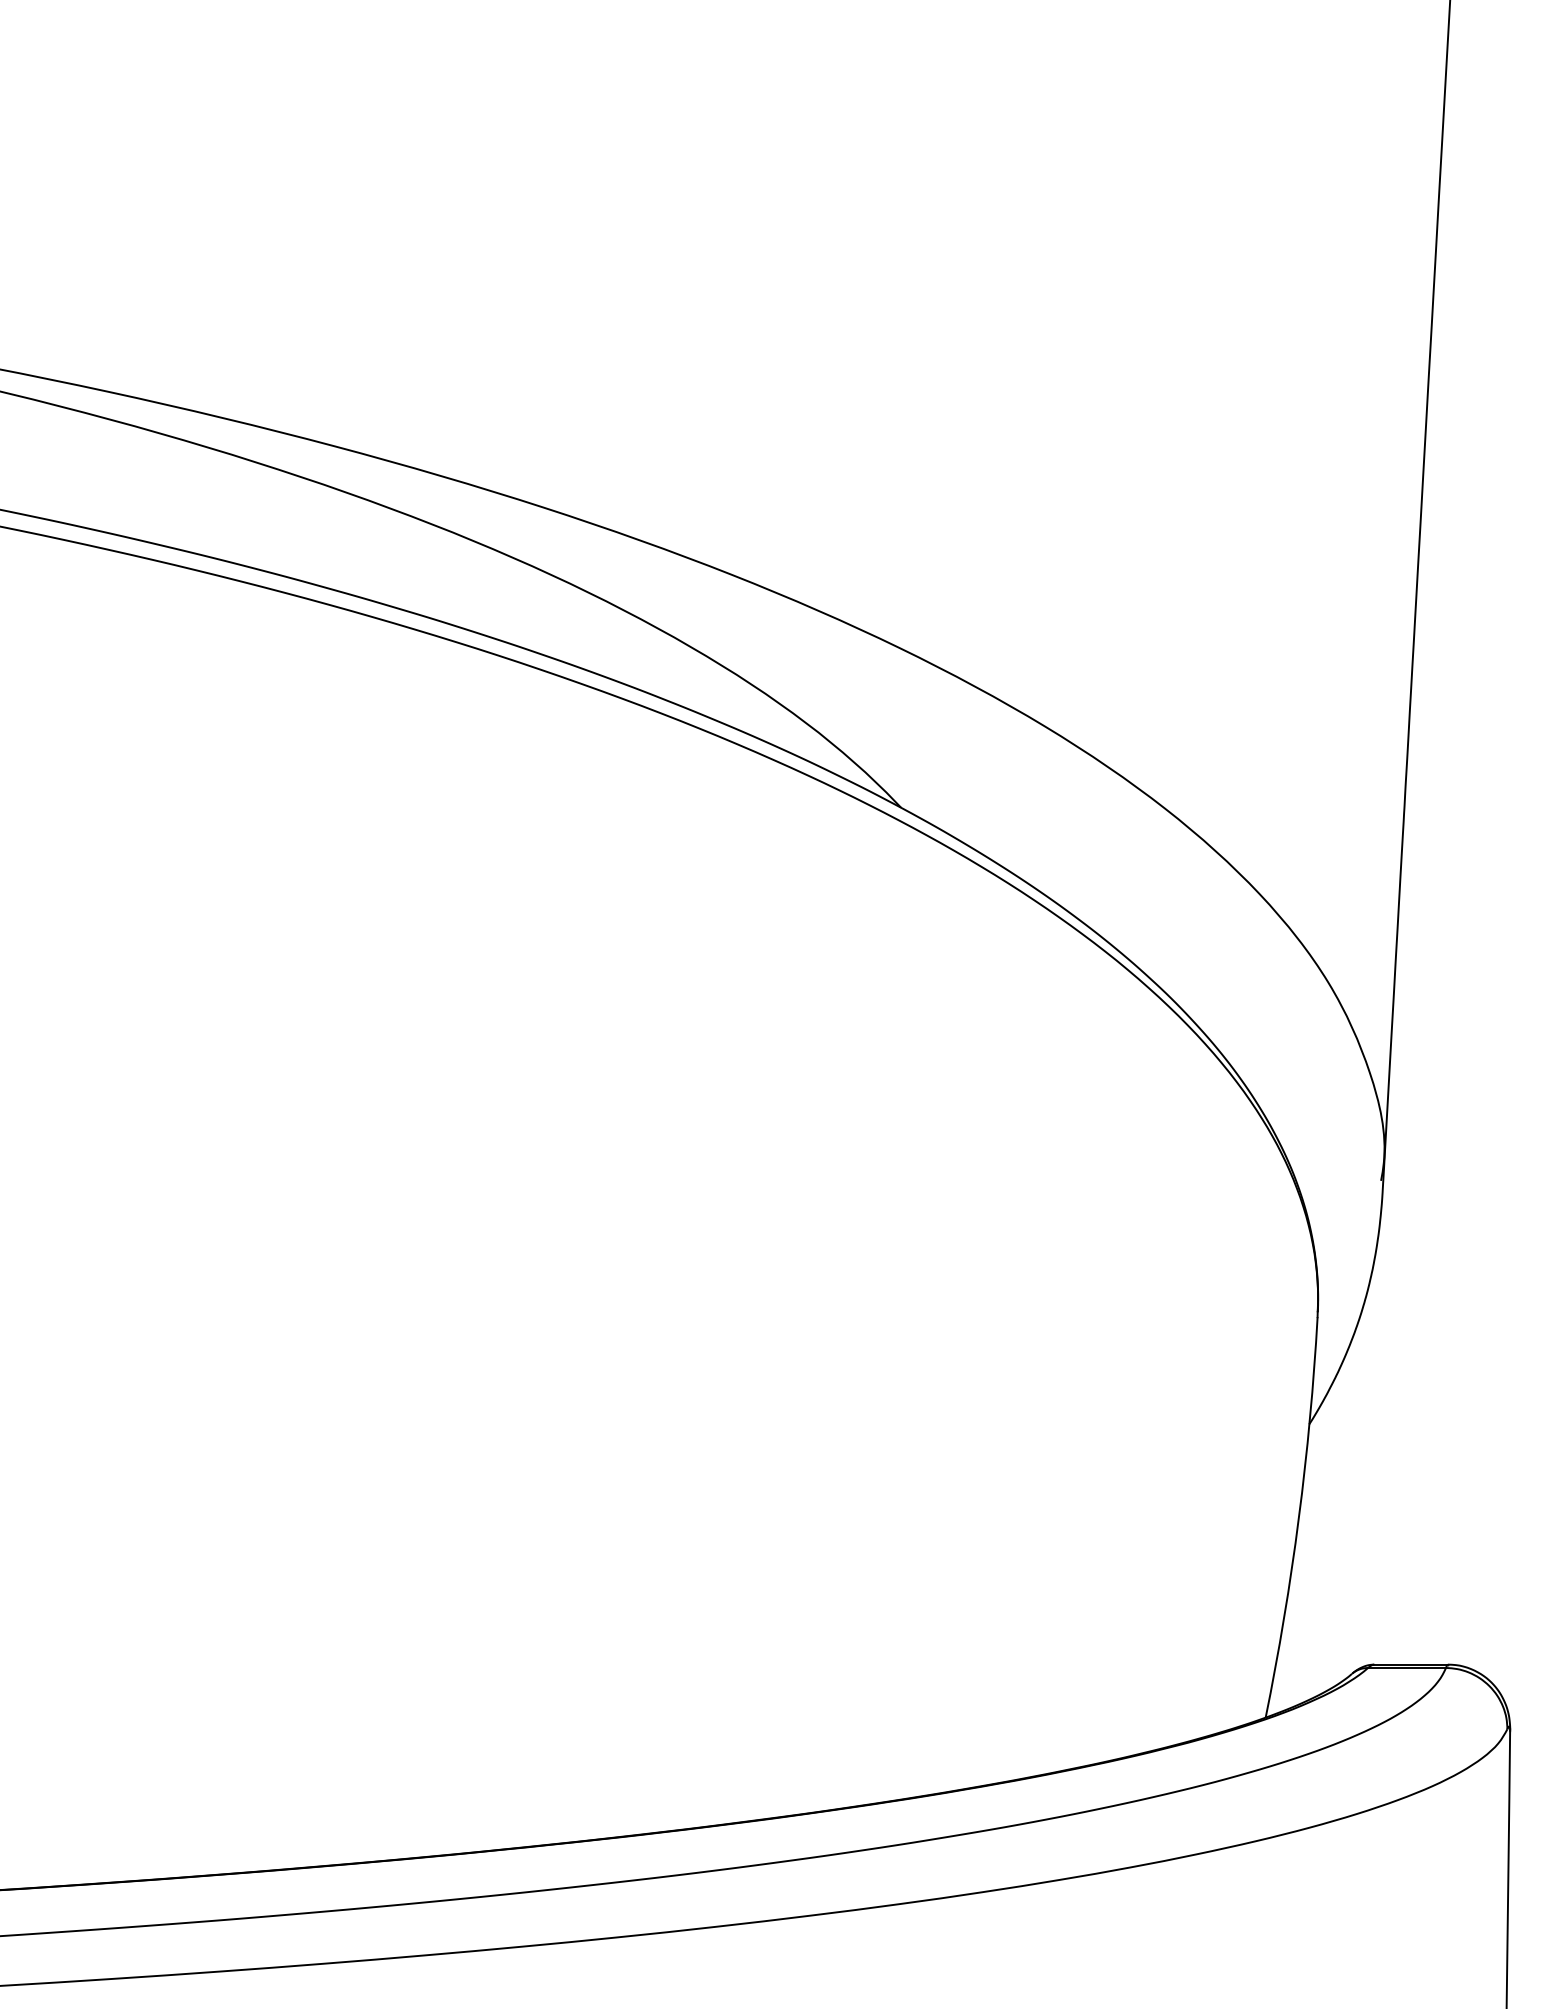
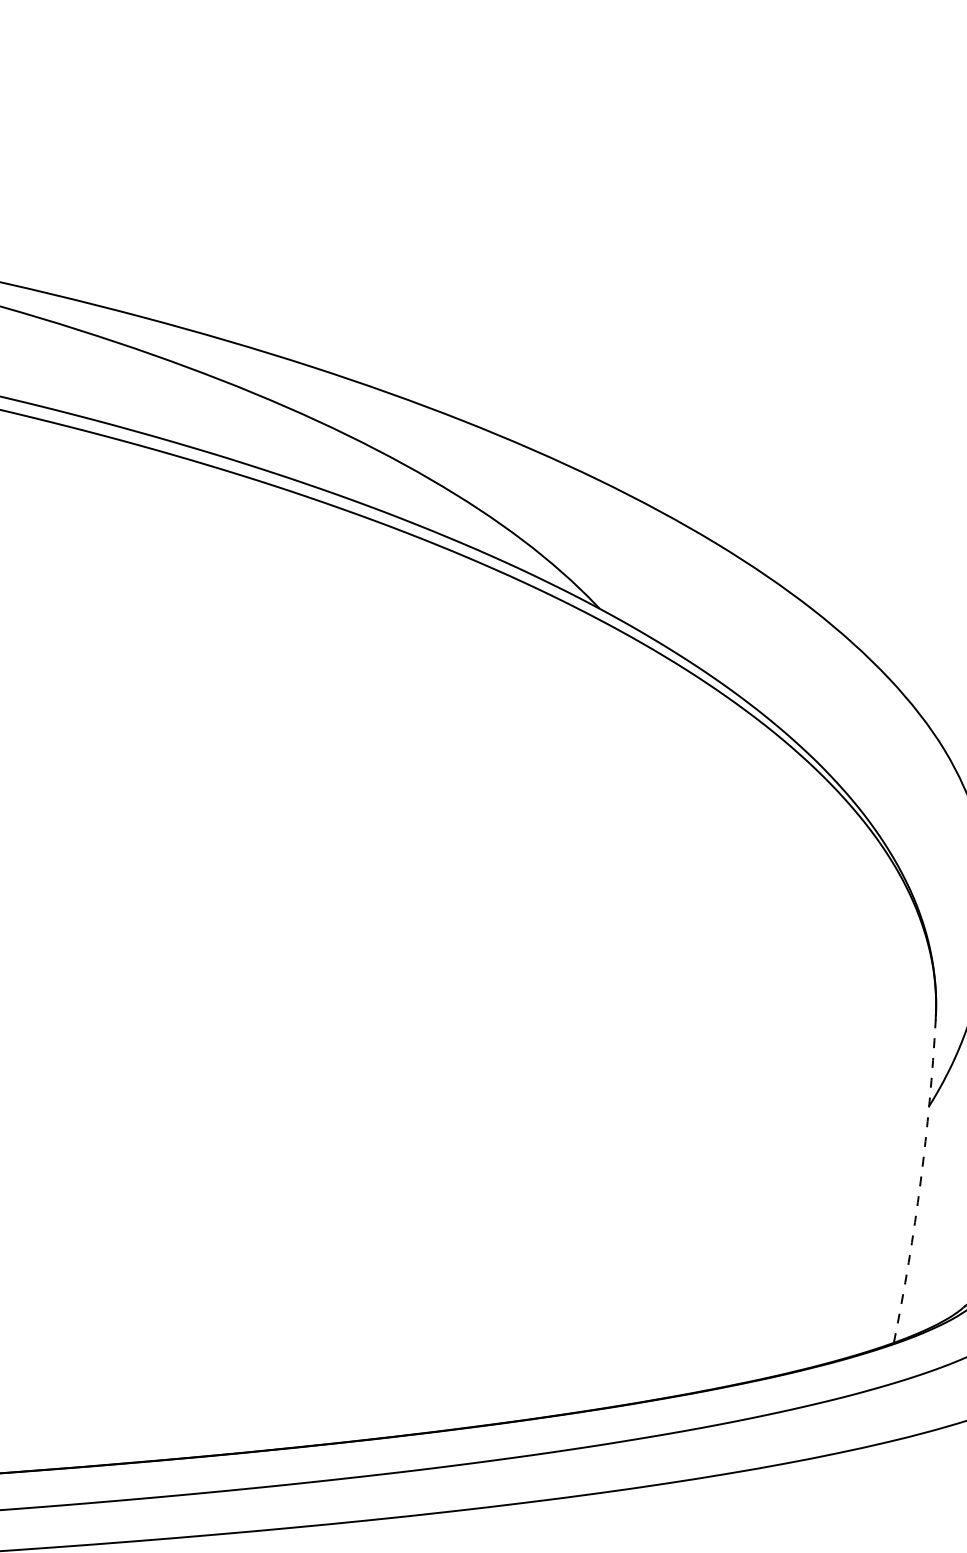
arc: (1298, 1518) -> (920, 1182), solid -> dashed

